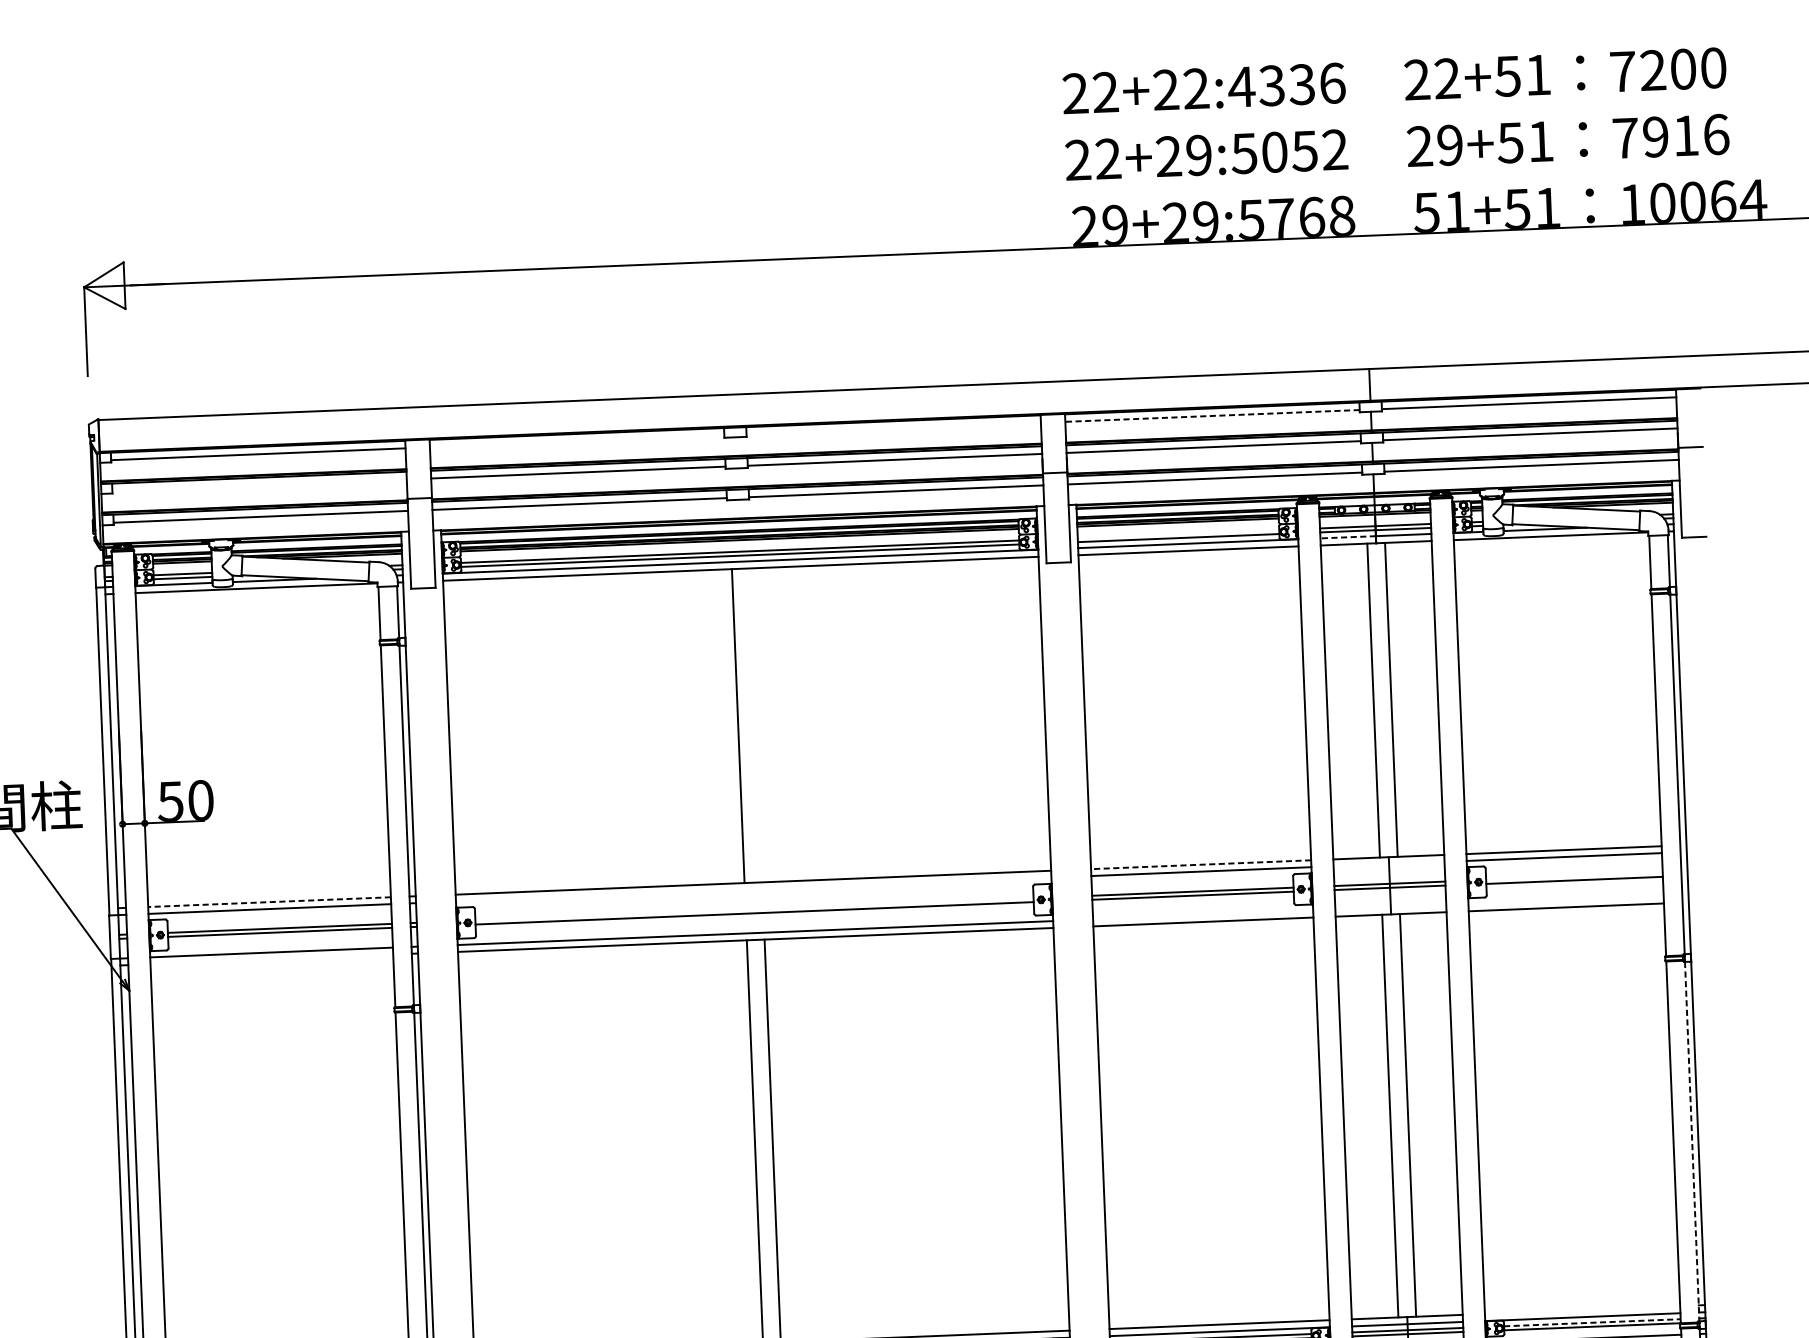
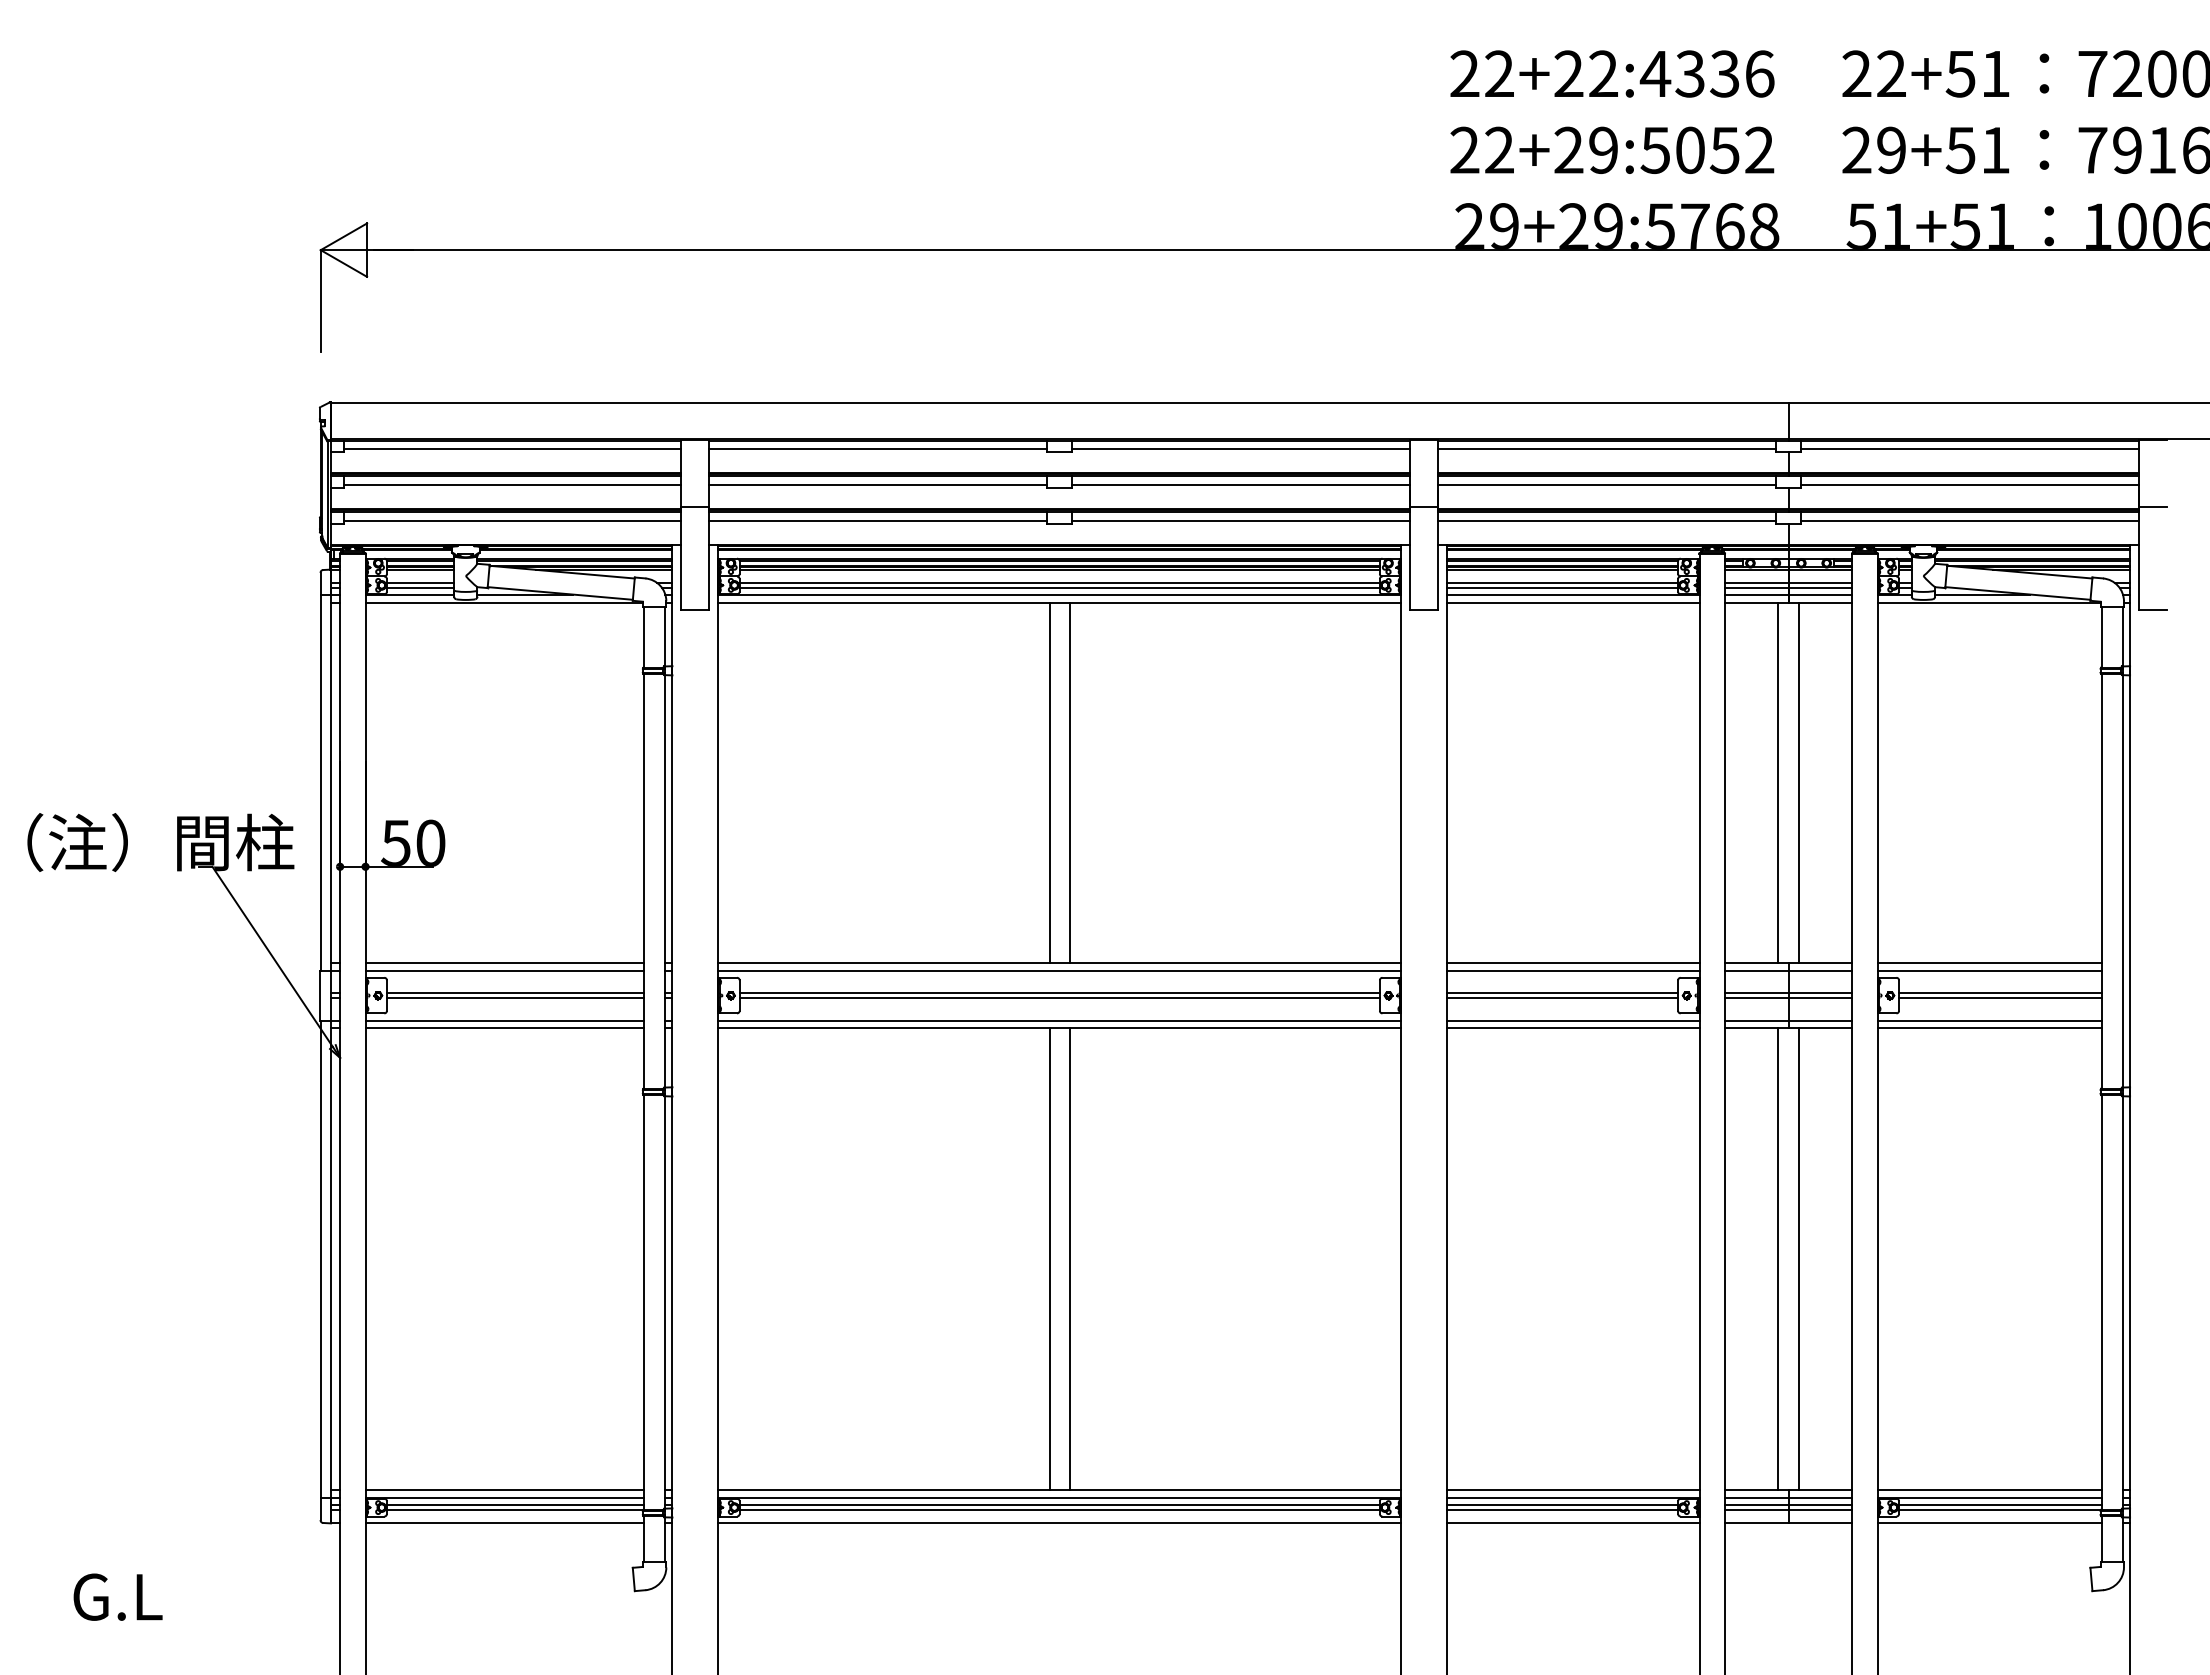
line: (1212, 416) -> (1607, 449), dashed -> solid
line: (893, 428) -> (1241, 449), added
line: (577, 441) -> (878, 449), added
line: (259, 485) -> (512, 485), added
line: (1178, 534) -> (1562, 583), added
line: (1347, 537) -> (1756, 594), dashed -> solid
line: (755, 725) -> (1069, 782), added
line: (1389, 863) -> (1788, 970), added
line: (1200, 864) -> (1572, 962), dashed -> solid
line: (1574, 876) -> (2000, 993), added
line: (753, 889) -> (1059, 970), added
line: (1565, 900) -> (1989, 1020), added
line: (269, 901) -> (504, 962), dashed -> solid
line: (1390, 907) -> (1788, 1020), added
line: (754, 909) -> (1059, 993), added
line: (1203, 915) -> (1573, 1020), added
line: (271, 959) -> (504, 1028), added
line: (1691, 1141) -> (2122, 1302), dashed -> solid
line: (1582, 1310) -> (1989, 1490), added
line: (1592, 1322) -> (2000, 1505), dashed -> solid

